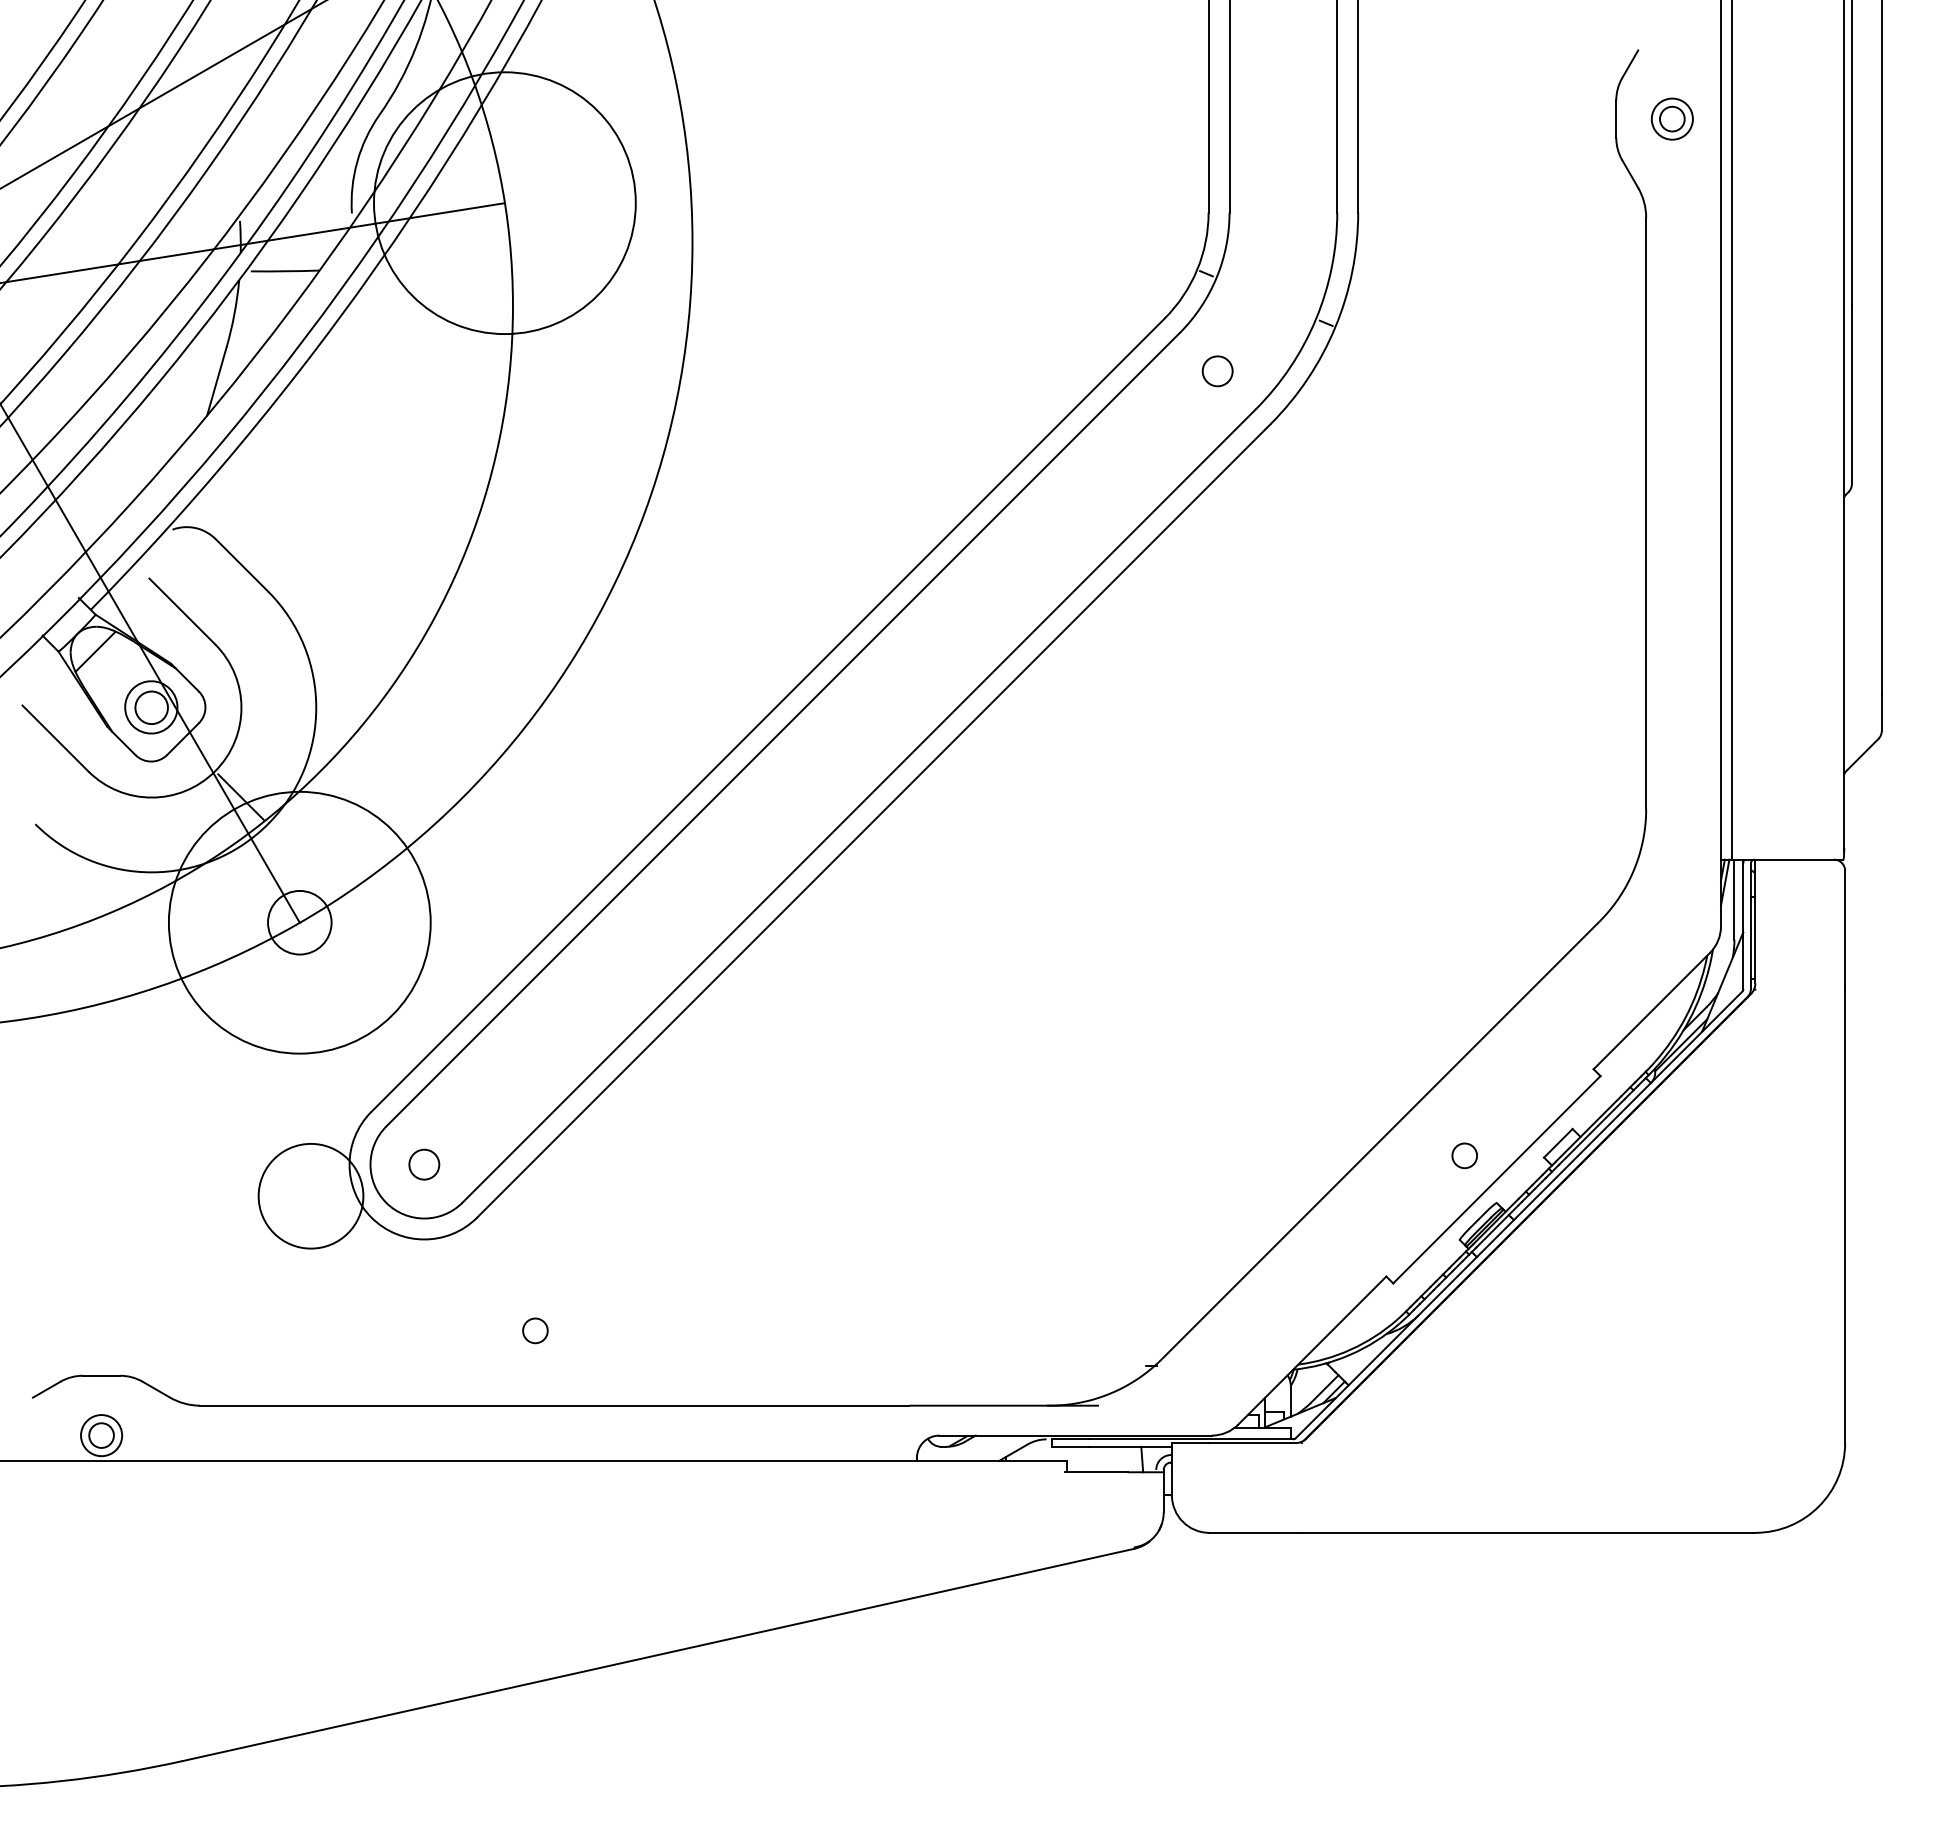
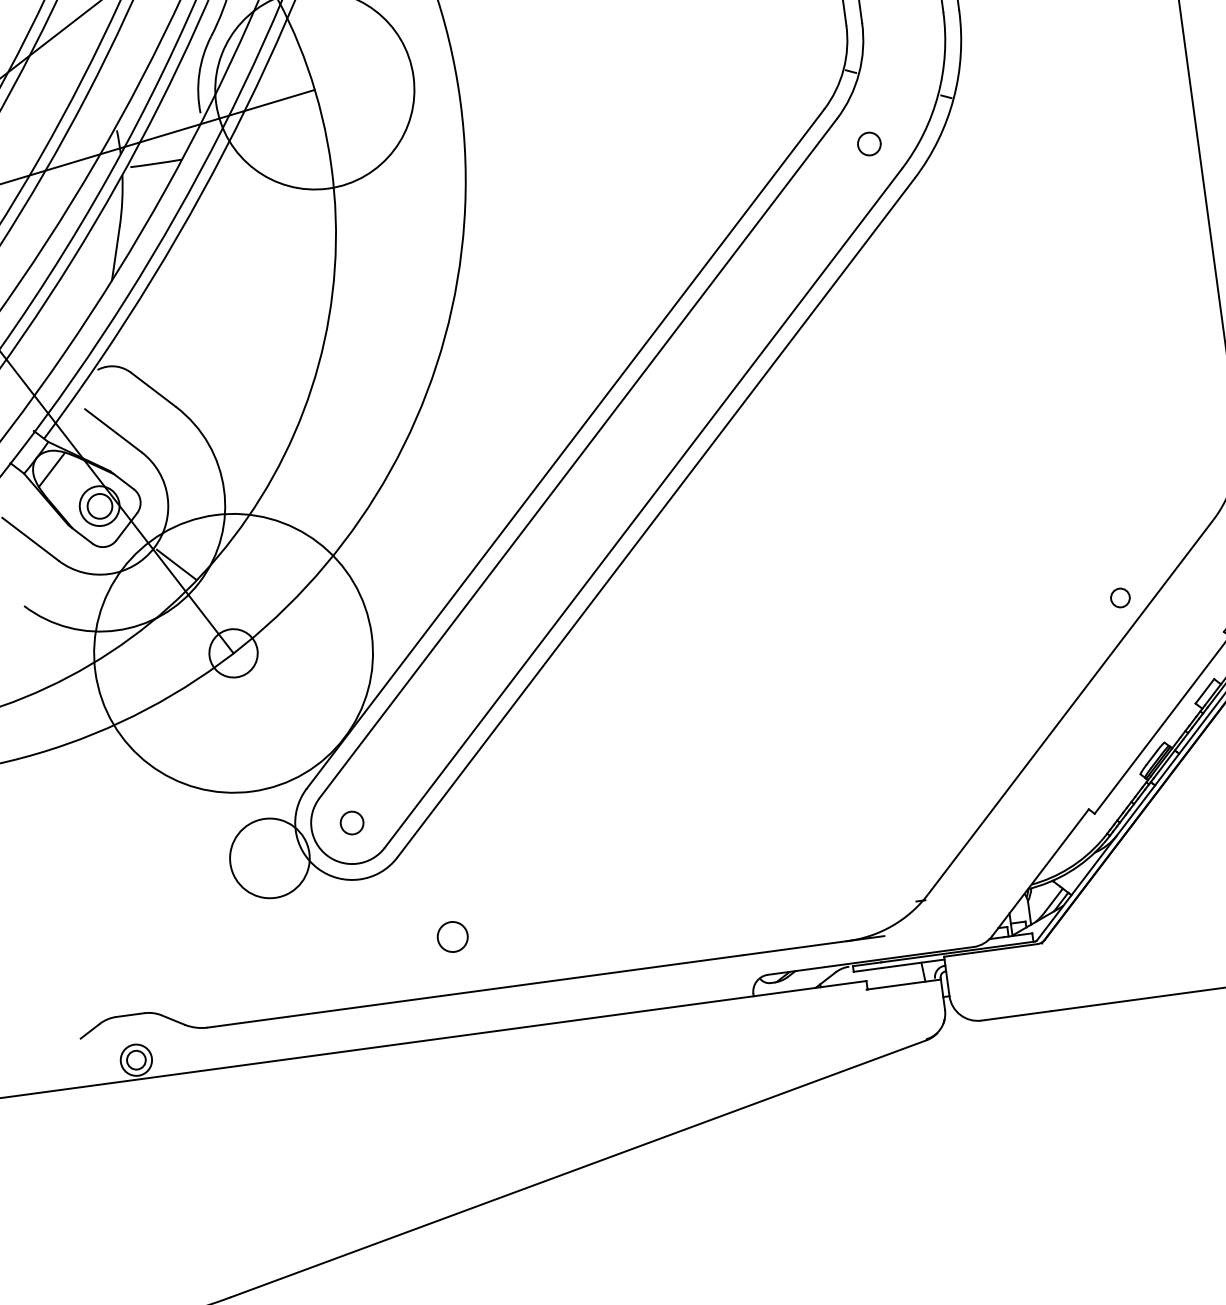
circle: (299, 922) -> (233, 653), size x1.4
circle: (1464, 1155) -> (1120, 597), moved
circle: (535, 1330) -> (452, 936), size x1.6

